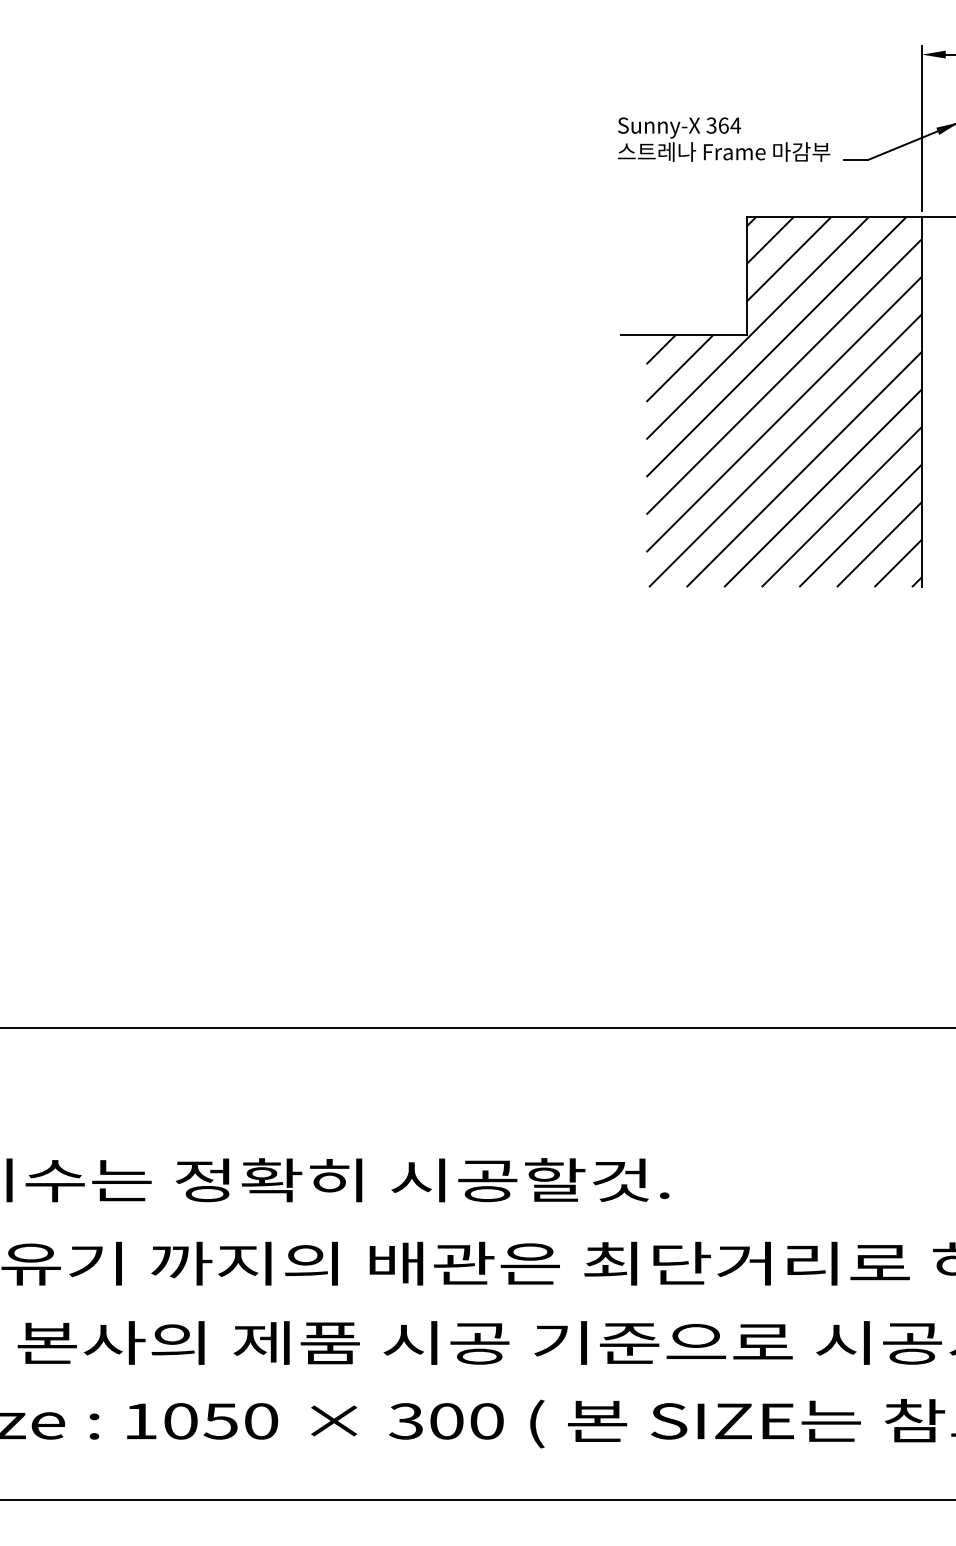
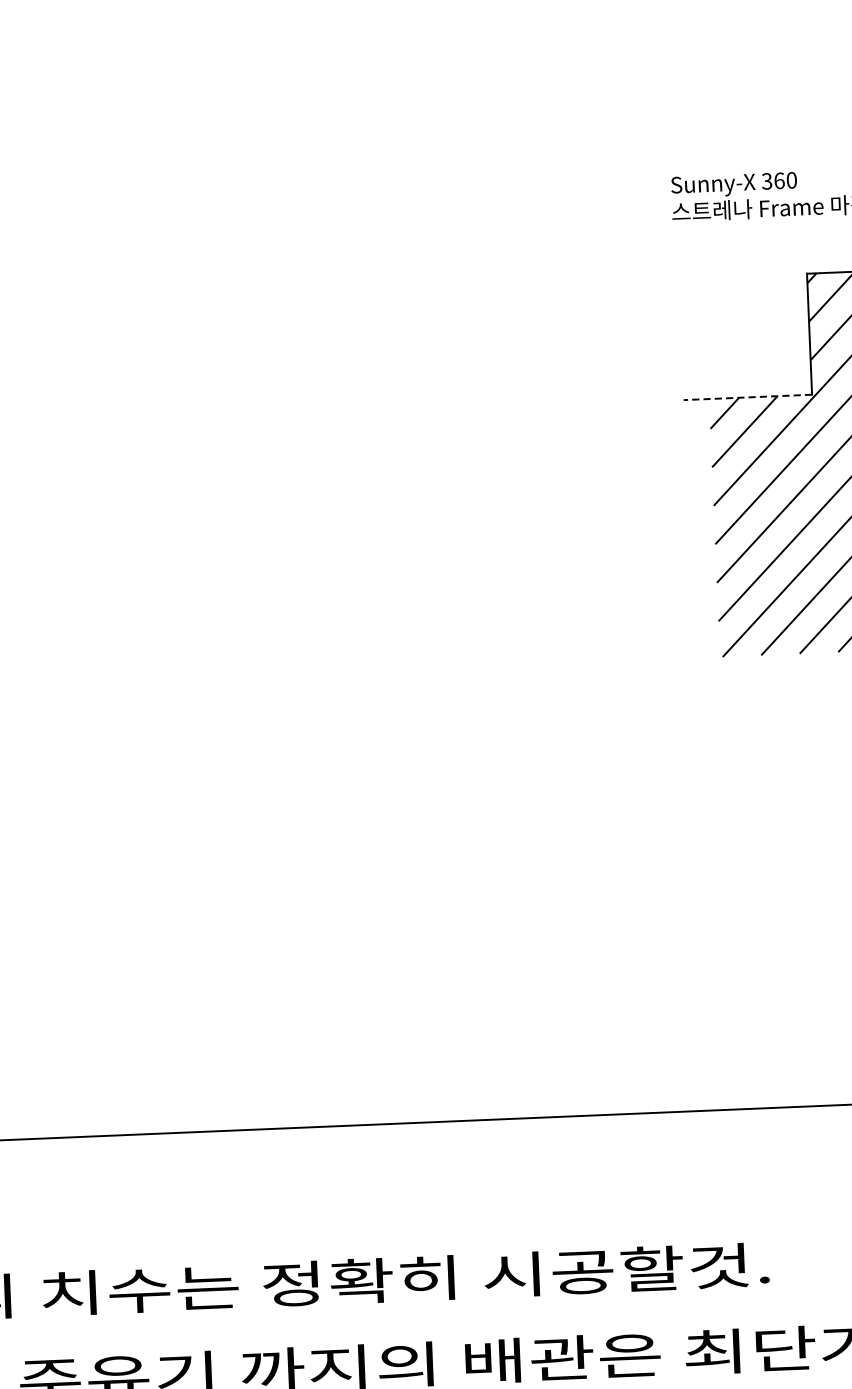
text: (735, 125) -> (791, 180), 364 -> 360
line: (684, 335) -> (748, 397), solid -> dashed

